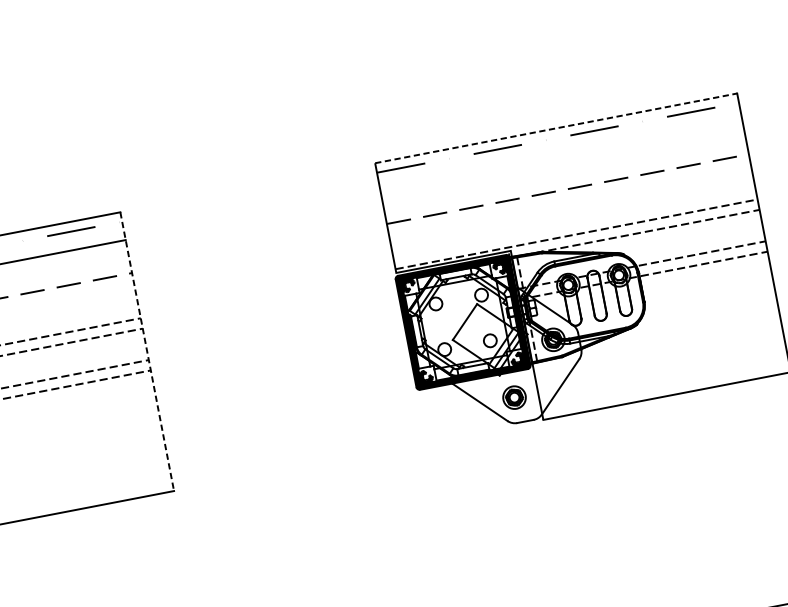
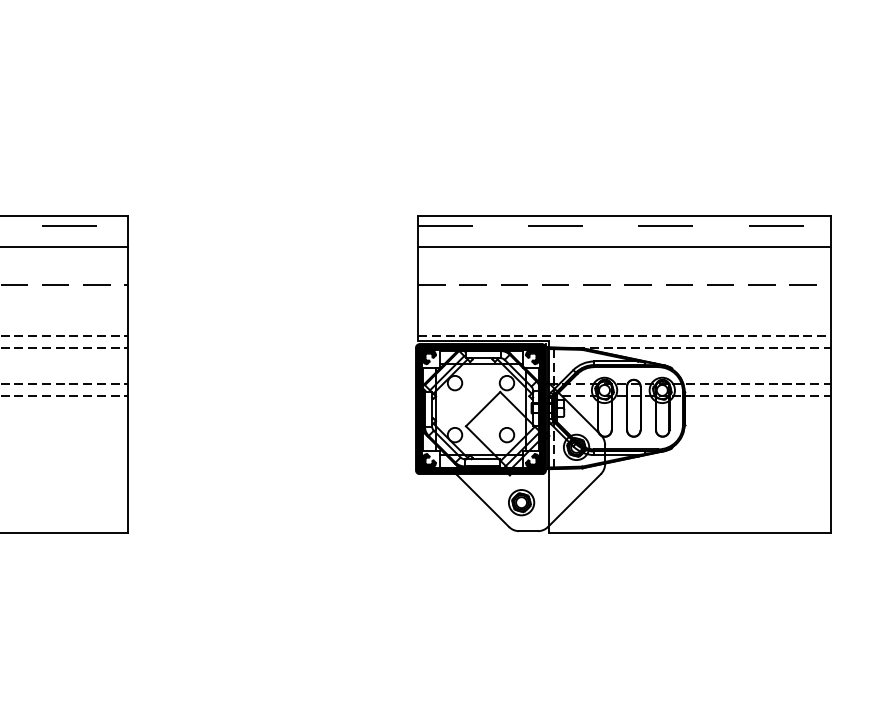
line: (556, 128) -> (624, 215), dashed -> solid
line: (561, 156) -> (624, 247), added
line: (147, 351) -> (127, 374), dashed -> solid

